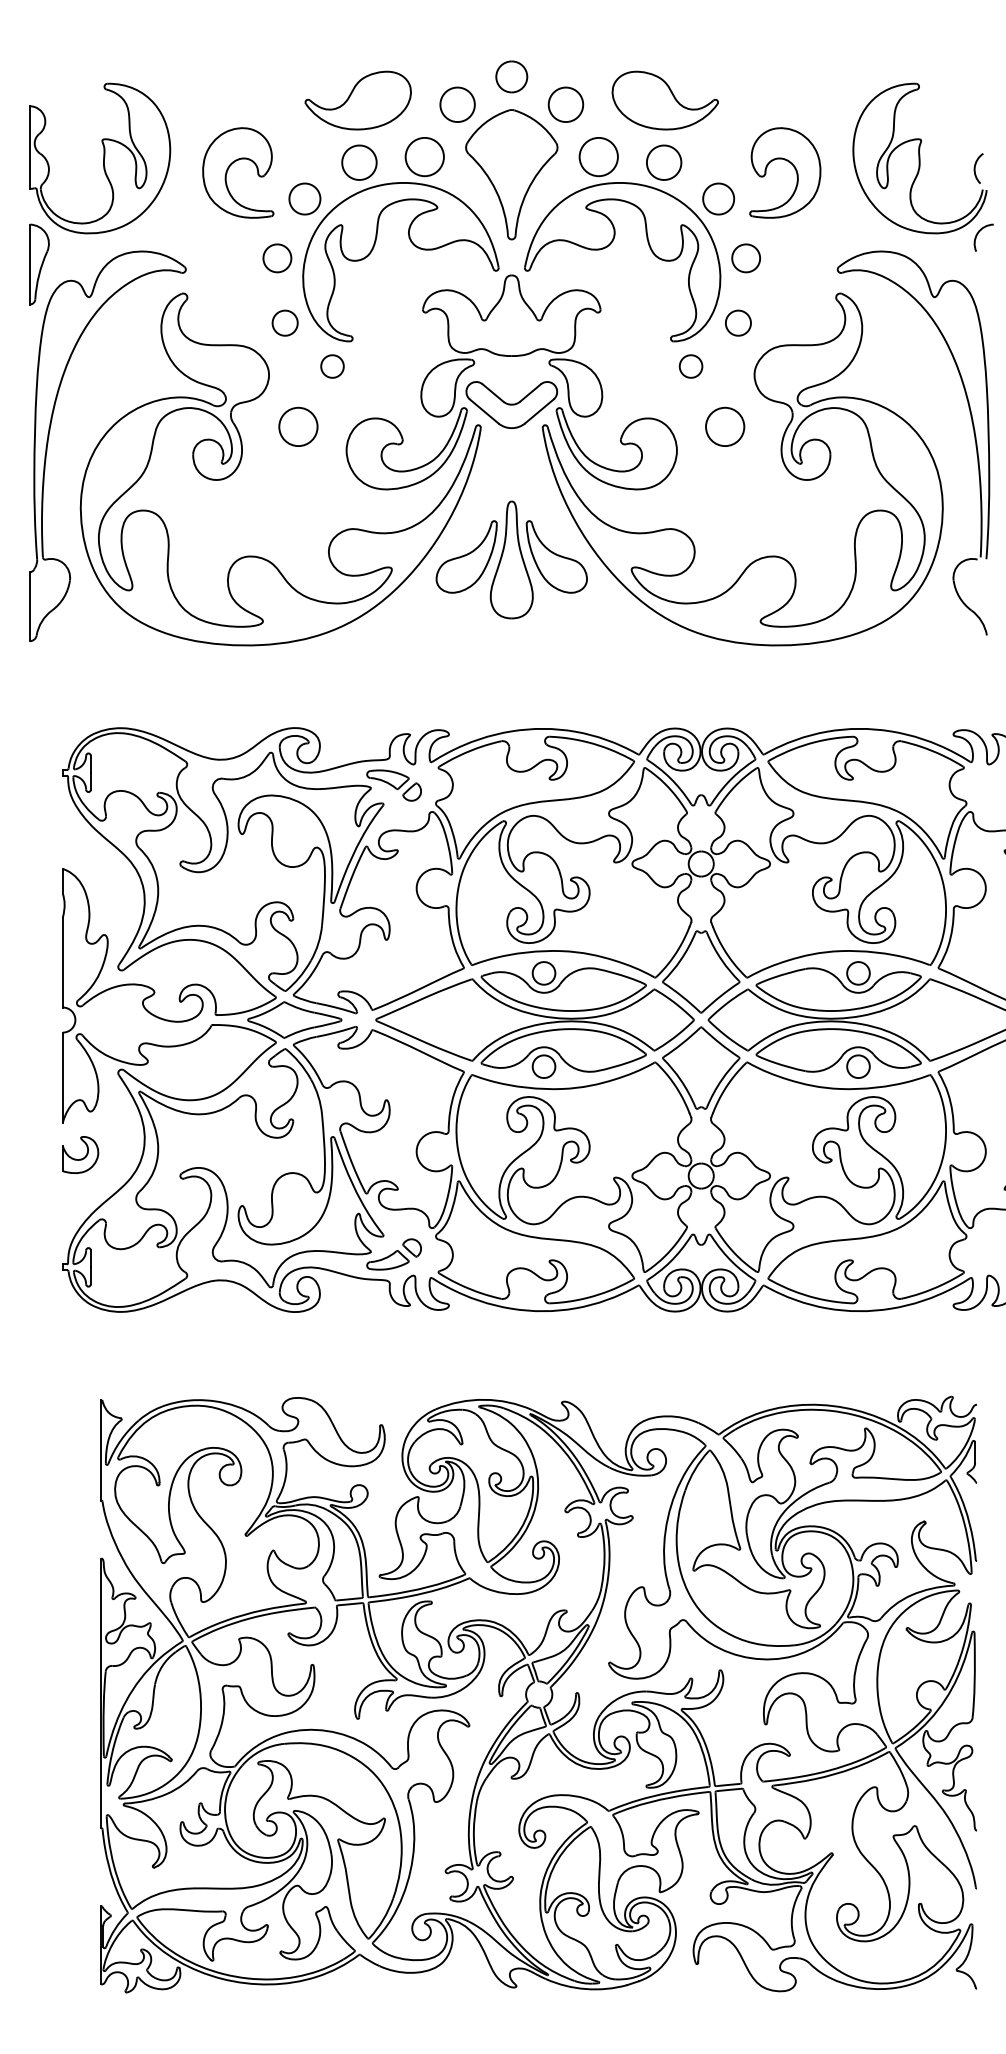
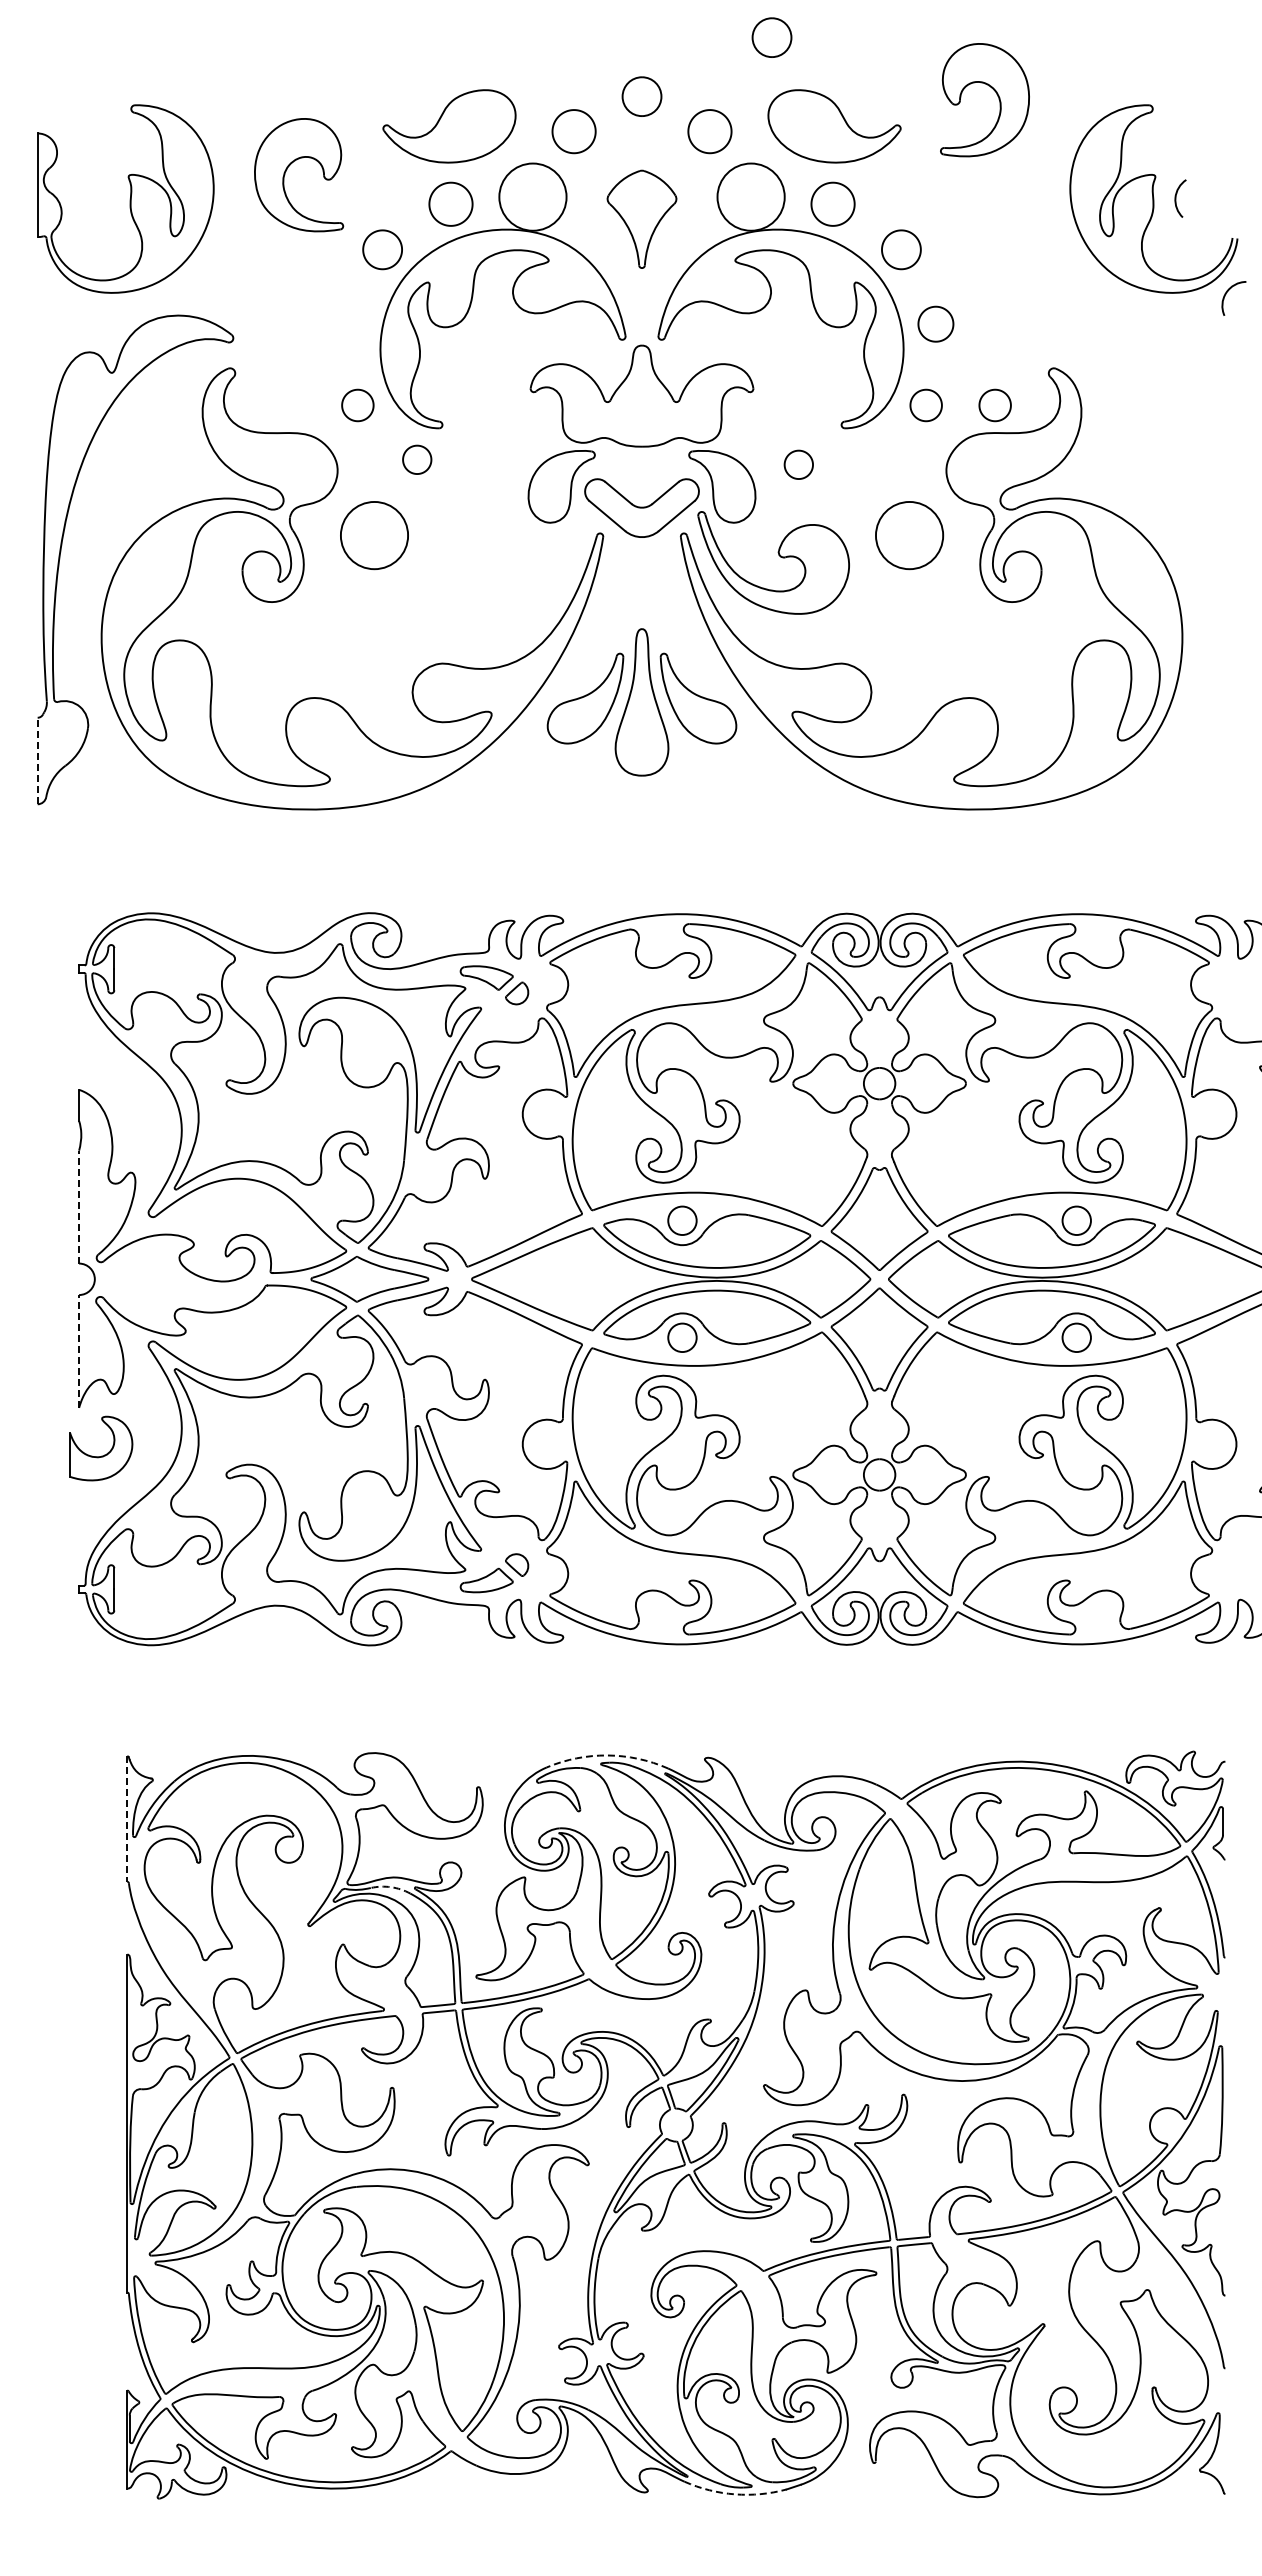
part: (615, 29) -> (771, 37), added
circle: (424, 157) -> (532, 197), size x1.4
circle: (599, 157) -> (751, 197), size x1.4
part: (229, 168) -> (287, 169), moved
part: (794, 168) -> (996, 94), moved
arc: (975, 168) -> (1176, 198), moved
part: (511, 174) -> (641, 219), size x0.6
part: (276, 257) -> (347, 323), removed
part: (39, 264) -> (49, 331), removed
part: (792, 323) -> (994, 405), added
part: (690, 366) -> (798, 464), moved
circle: (298, 426) -> (374, 535), size x1.4
circle: (725, 426) -> (909, 535), size x1.4
part: (973, 434) -> (1221, 545), removed
part: (402, 443) -> (504, 556), removed
line: (29, 606) -> (37, 760), solid -> dashed
line: (63, 962) -> (79, 1206), solid -> dashed
line: (63, 1076) -> (79, 1350), solid -> dashed
part: (80, 1154) -> (101, 1448), size x1.4
arc: (484, 1399) -> (607, 1755), solid -> dashed
line: (101, 1450) -> (127, 1819), solid -> dashed
arc: (311, 1505) -> (391, 1887), solid -> dashed
arc: (586, 1989) -> (735, 2494), solid -> dashed

